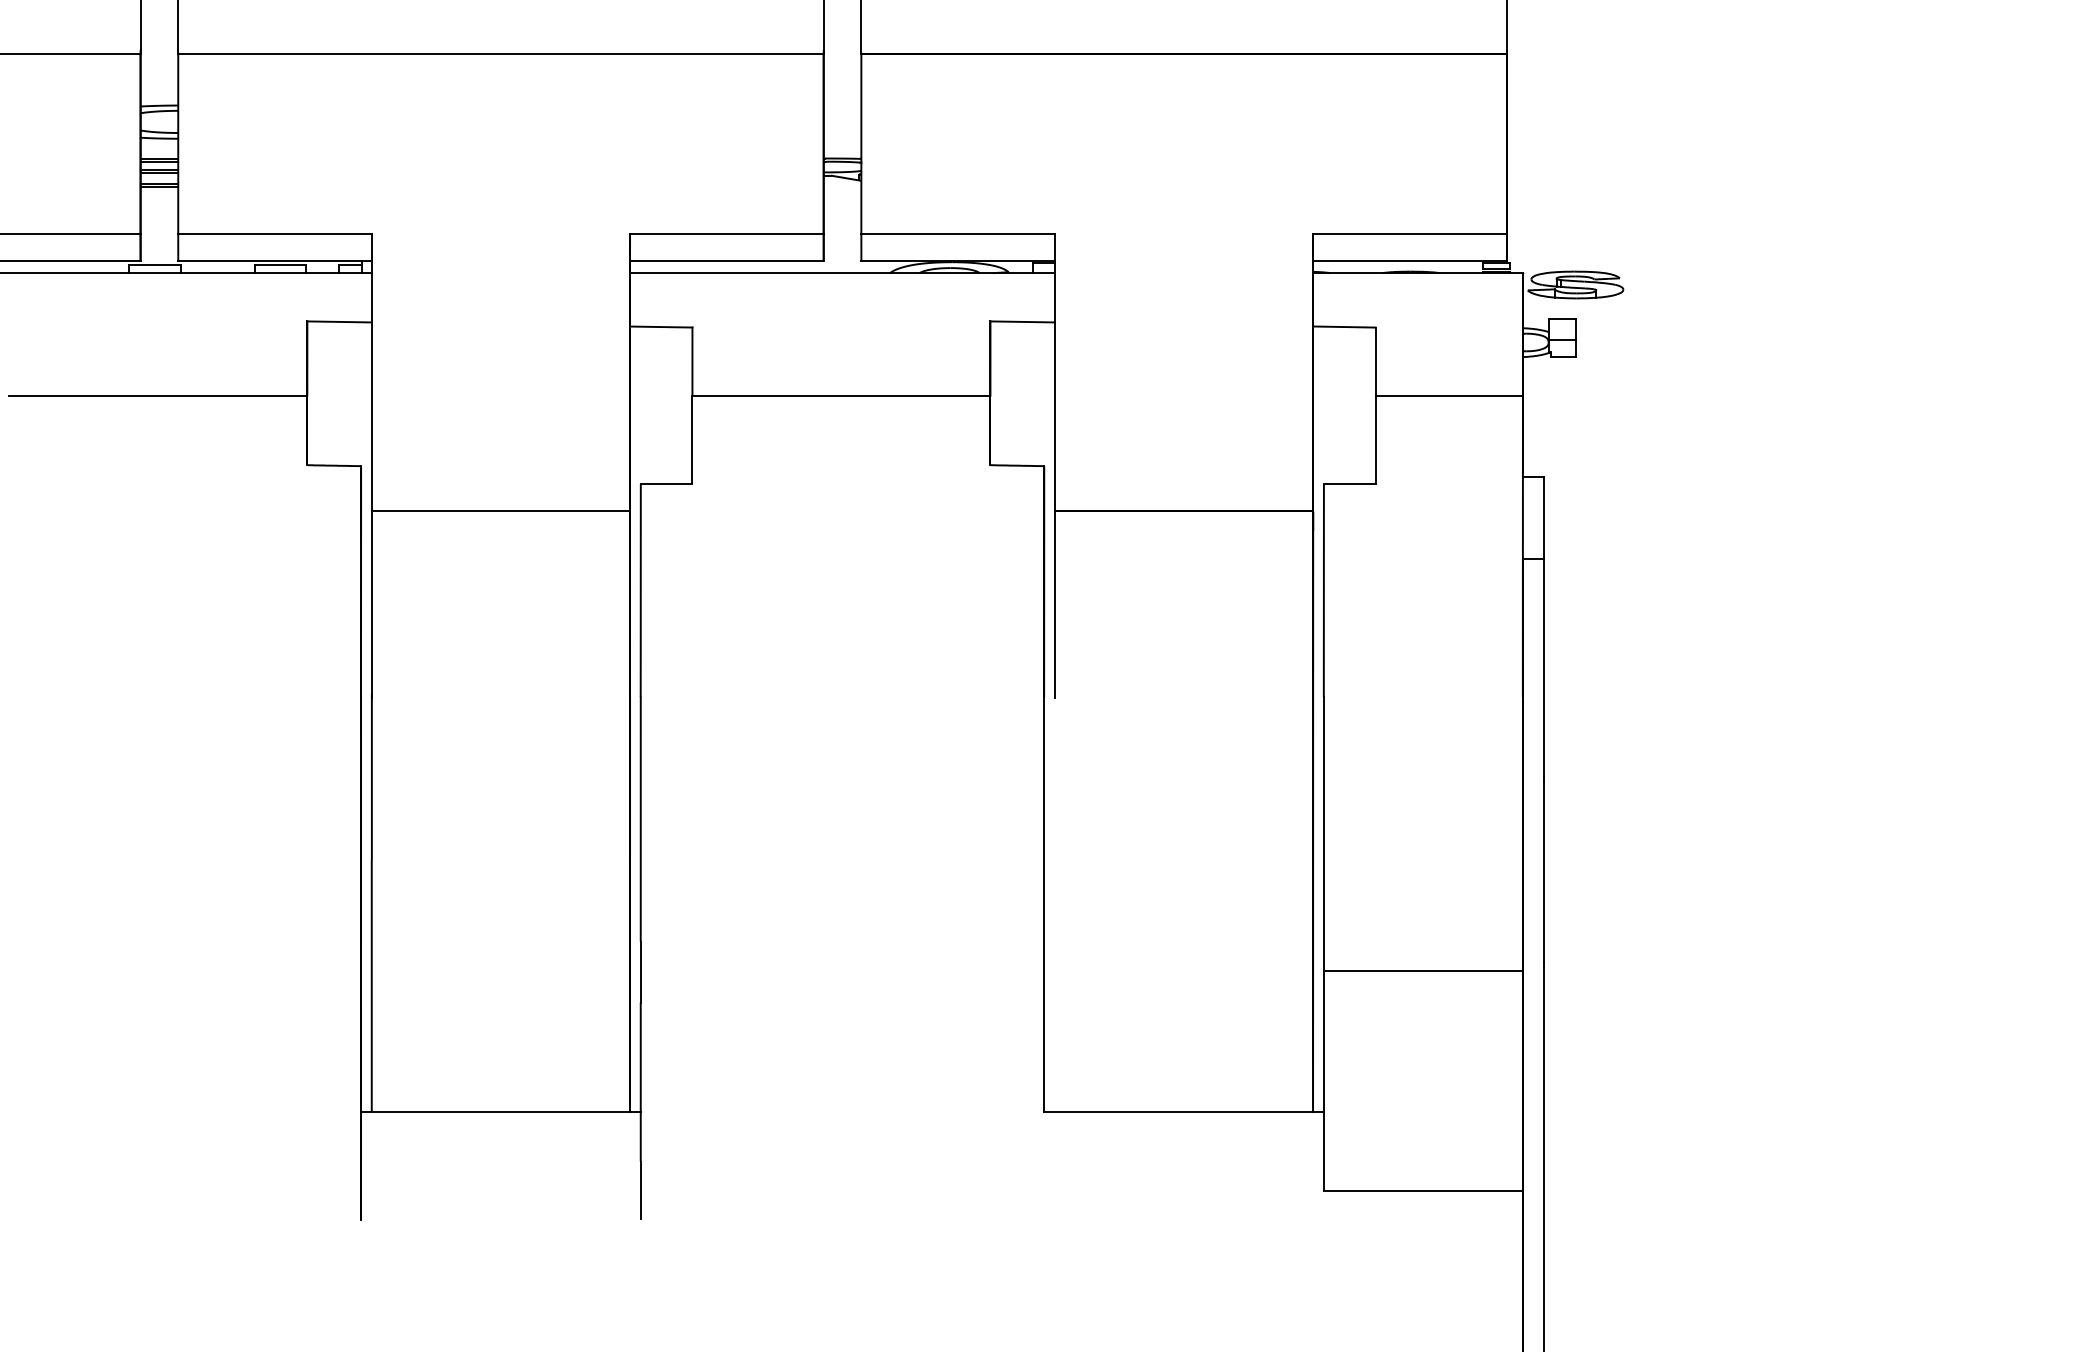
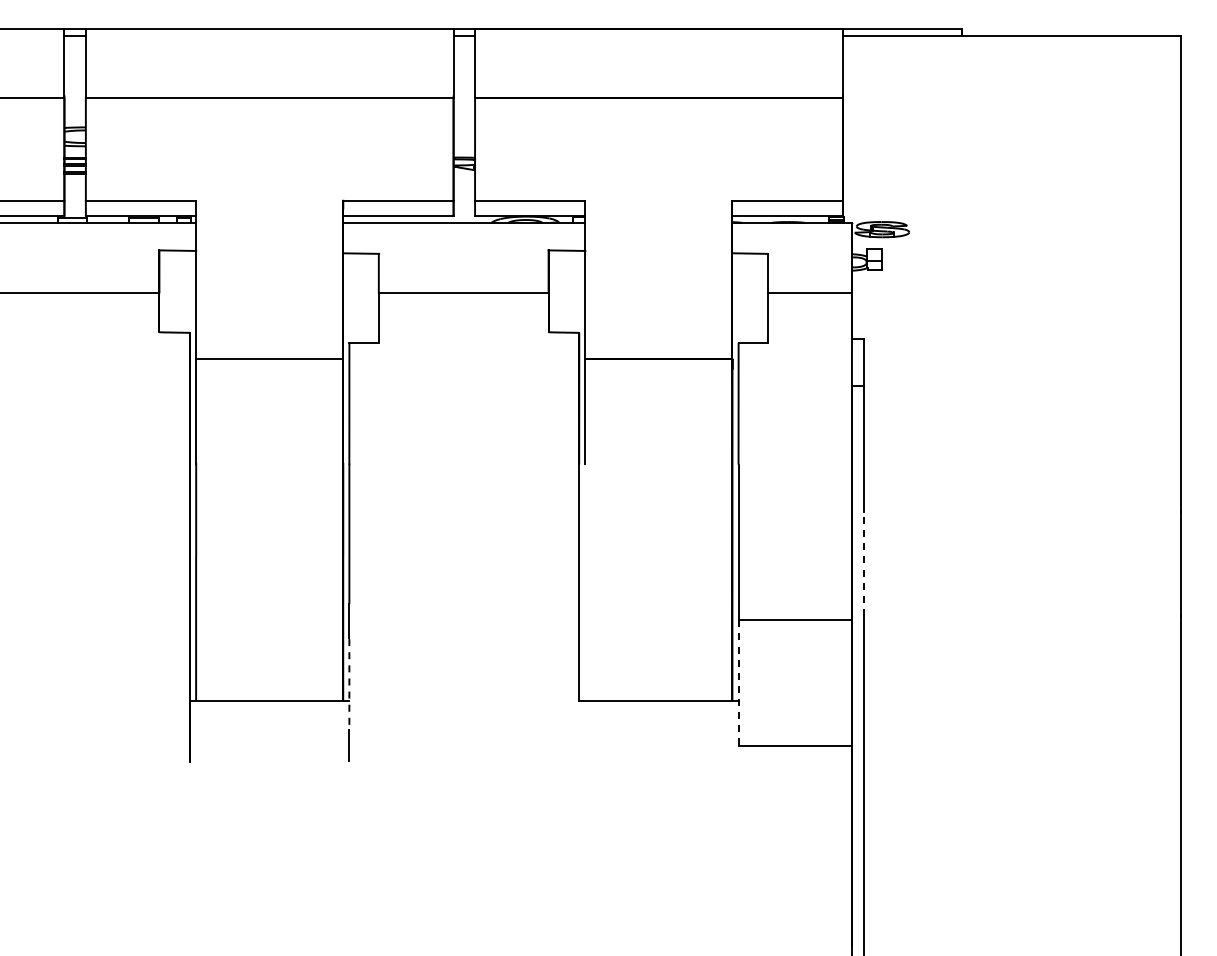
line: (1544, 872) -> (864, 564), solid -> dashed
line: (640, 1081) -> (349, 683), solid -> dashed
line: (1323, 1081) -> (738, 683), solid -> dashed

